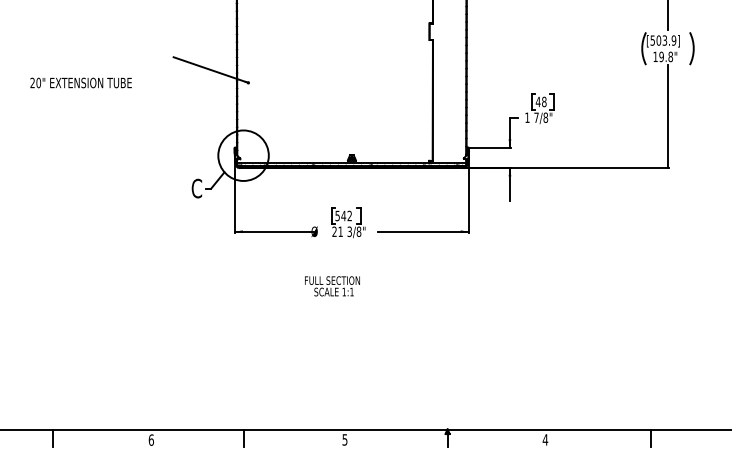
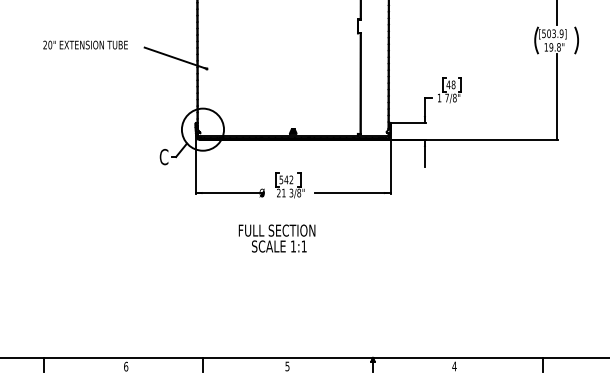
part: (81, 82) -> (85, 44), moved
part: (331, 286) -> (276, 238), size x1.67

